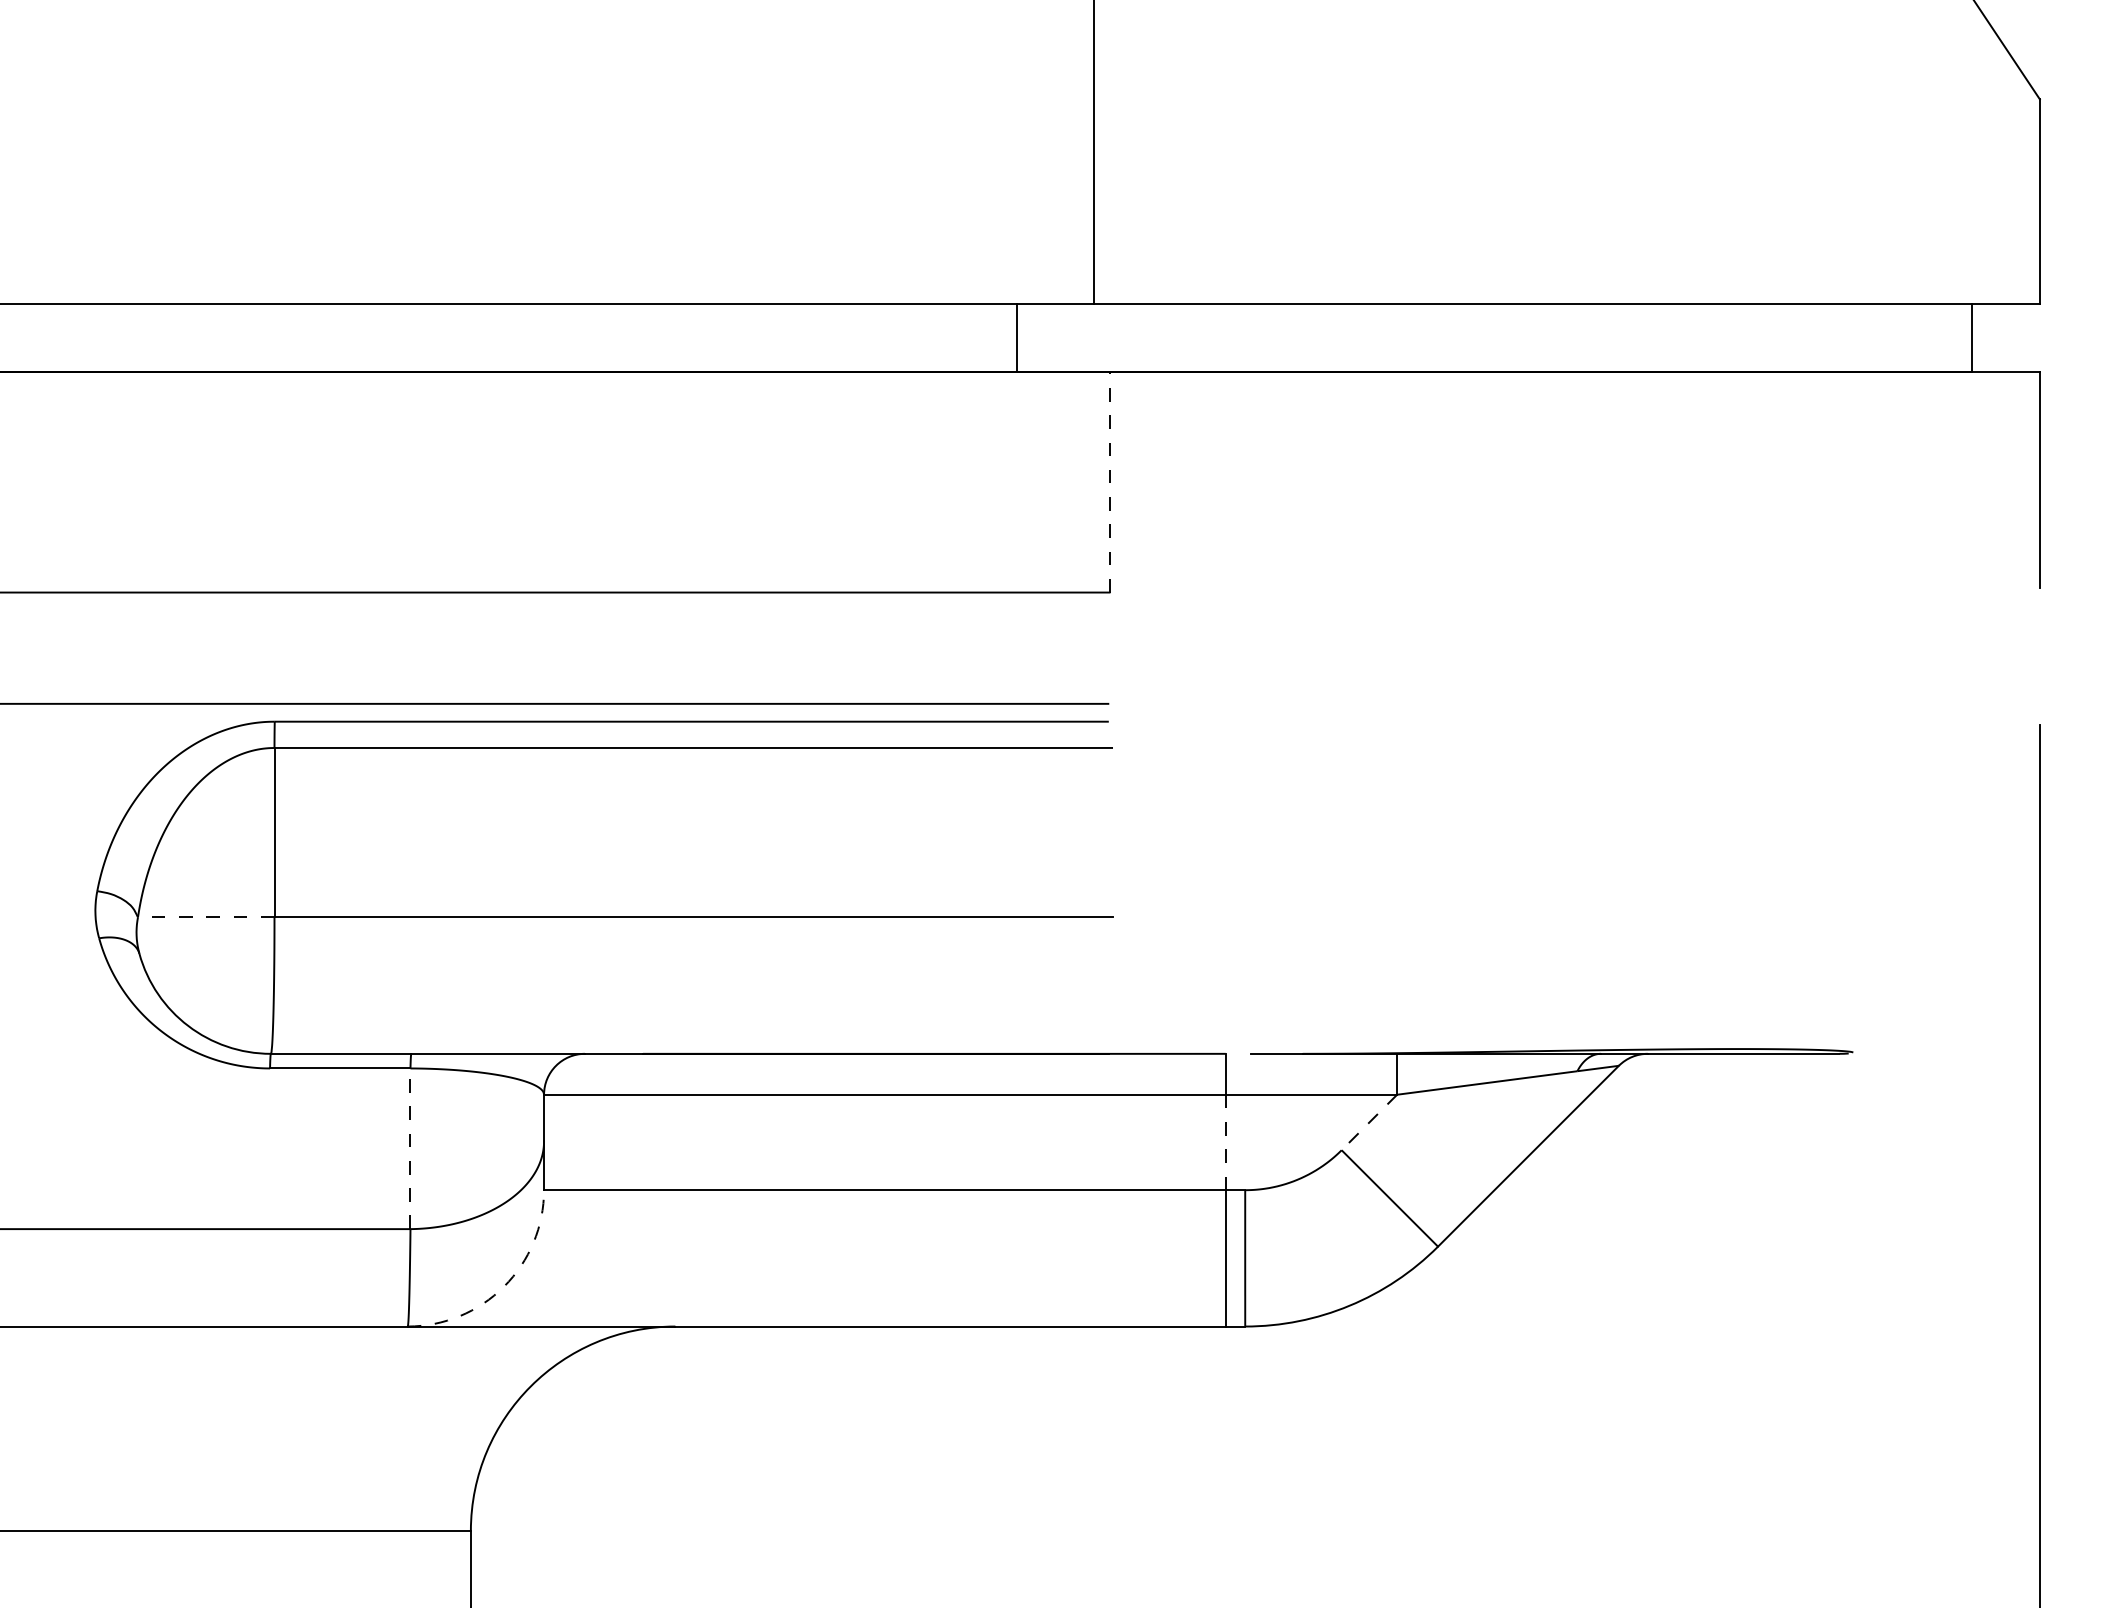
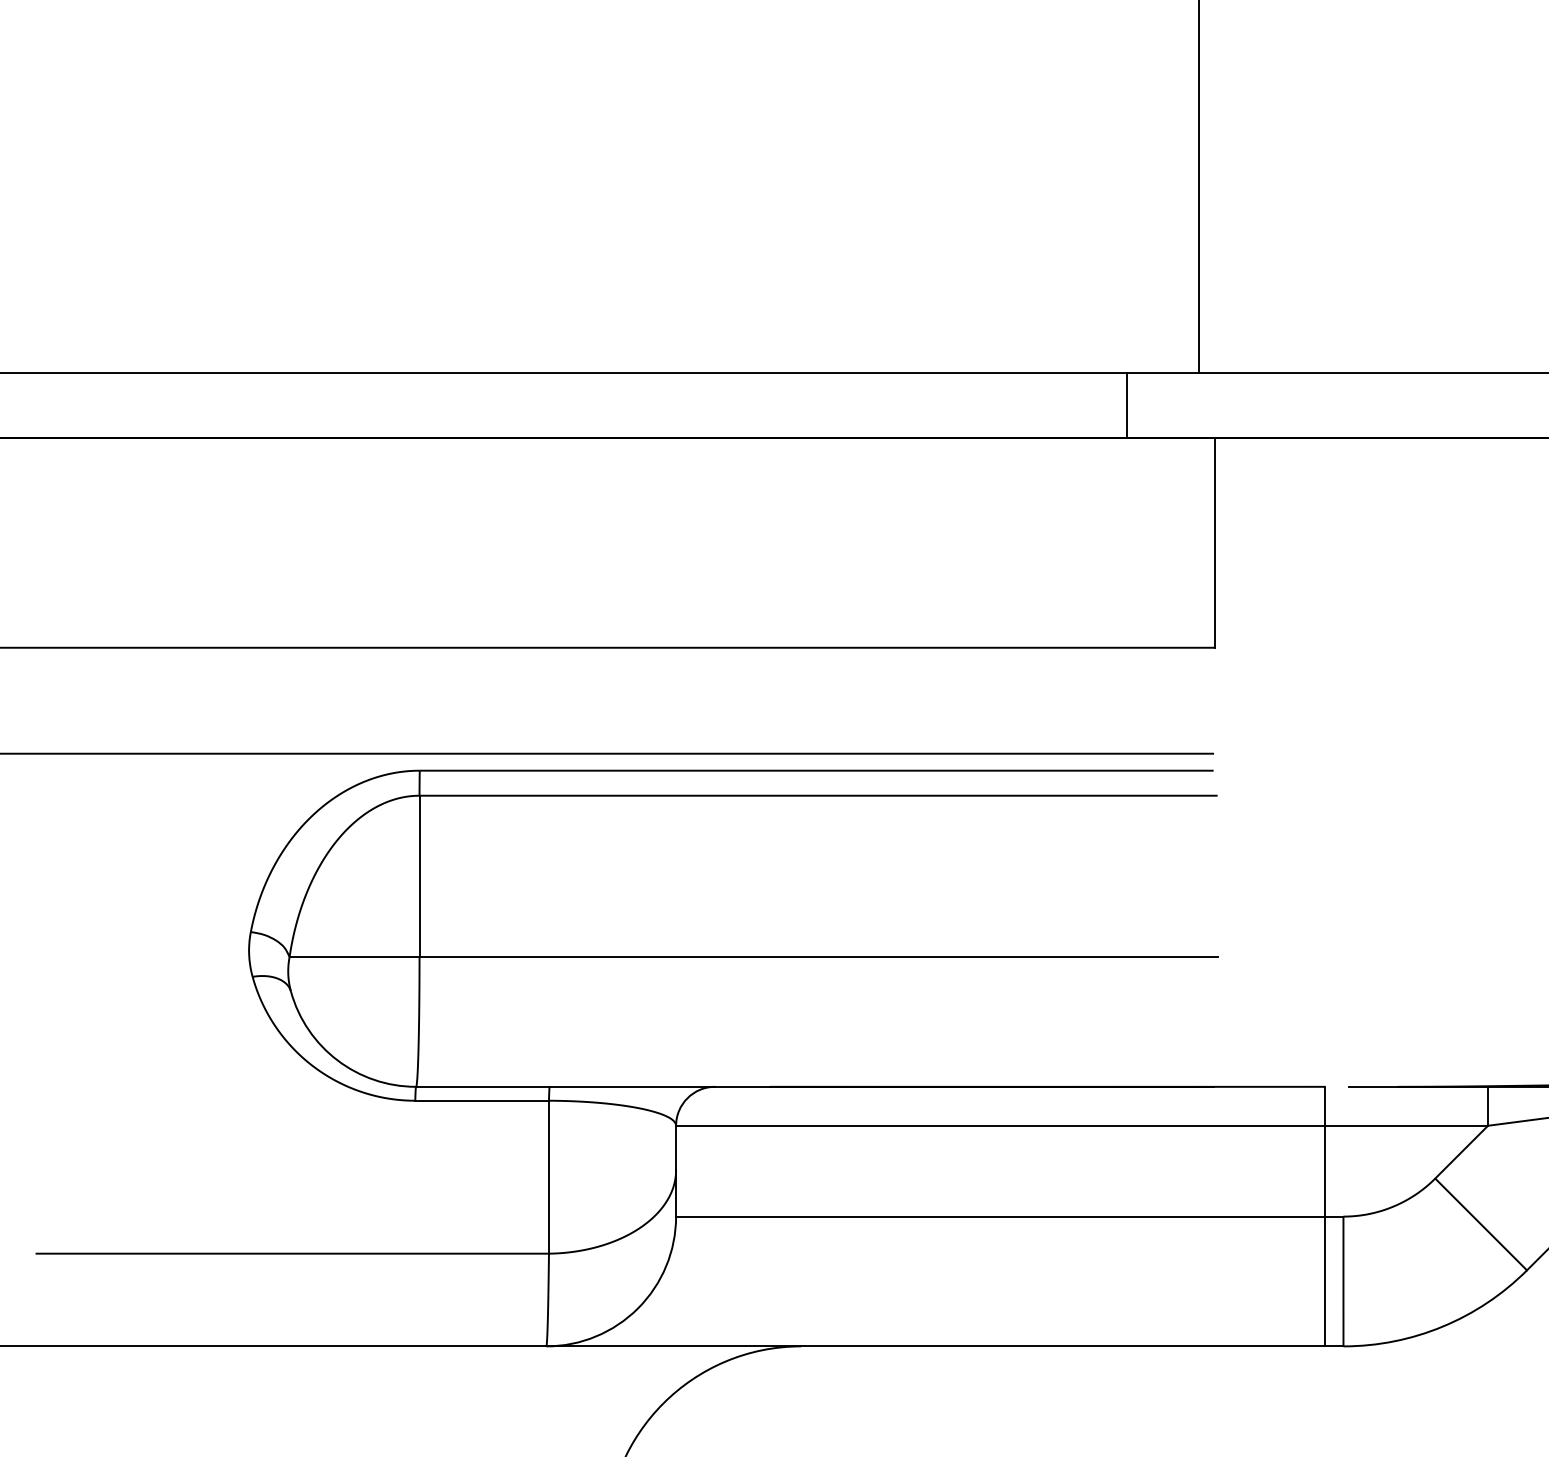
line: (1110, 481) -> (1215, 542), dashed -> solid
line: (205, 917) -> (353, 957), dashed -> solid
line: (1369, 1122) -> (1461, 1152), dashed -> solid
line: (1225, 1142) -> (1324, 1171), dashed -> solid
line: (410, 1148) -> (548, 1176), dashed -> solid
arc: (504, 1286) -> (638, 1308), dashed -> solid

